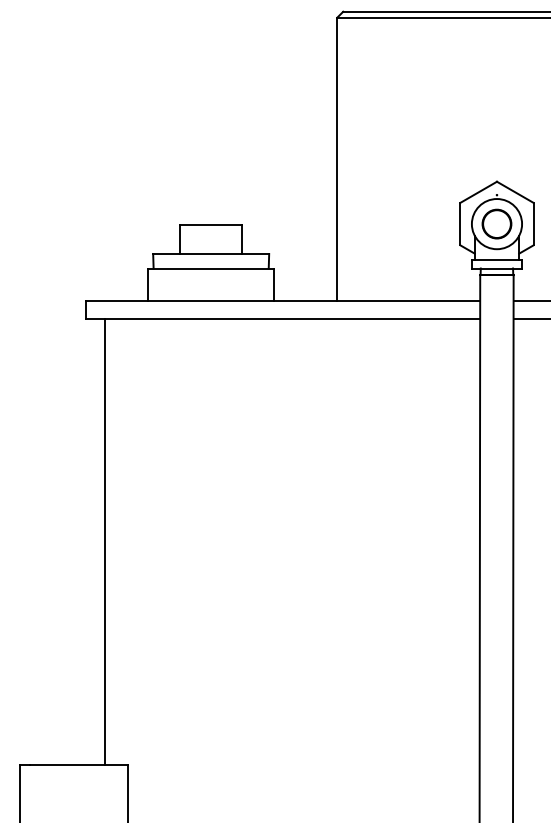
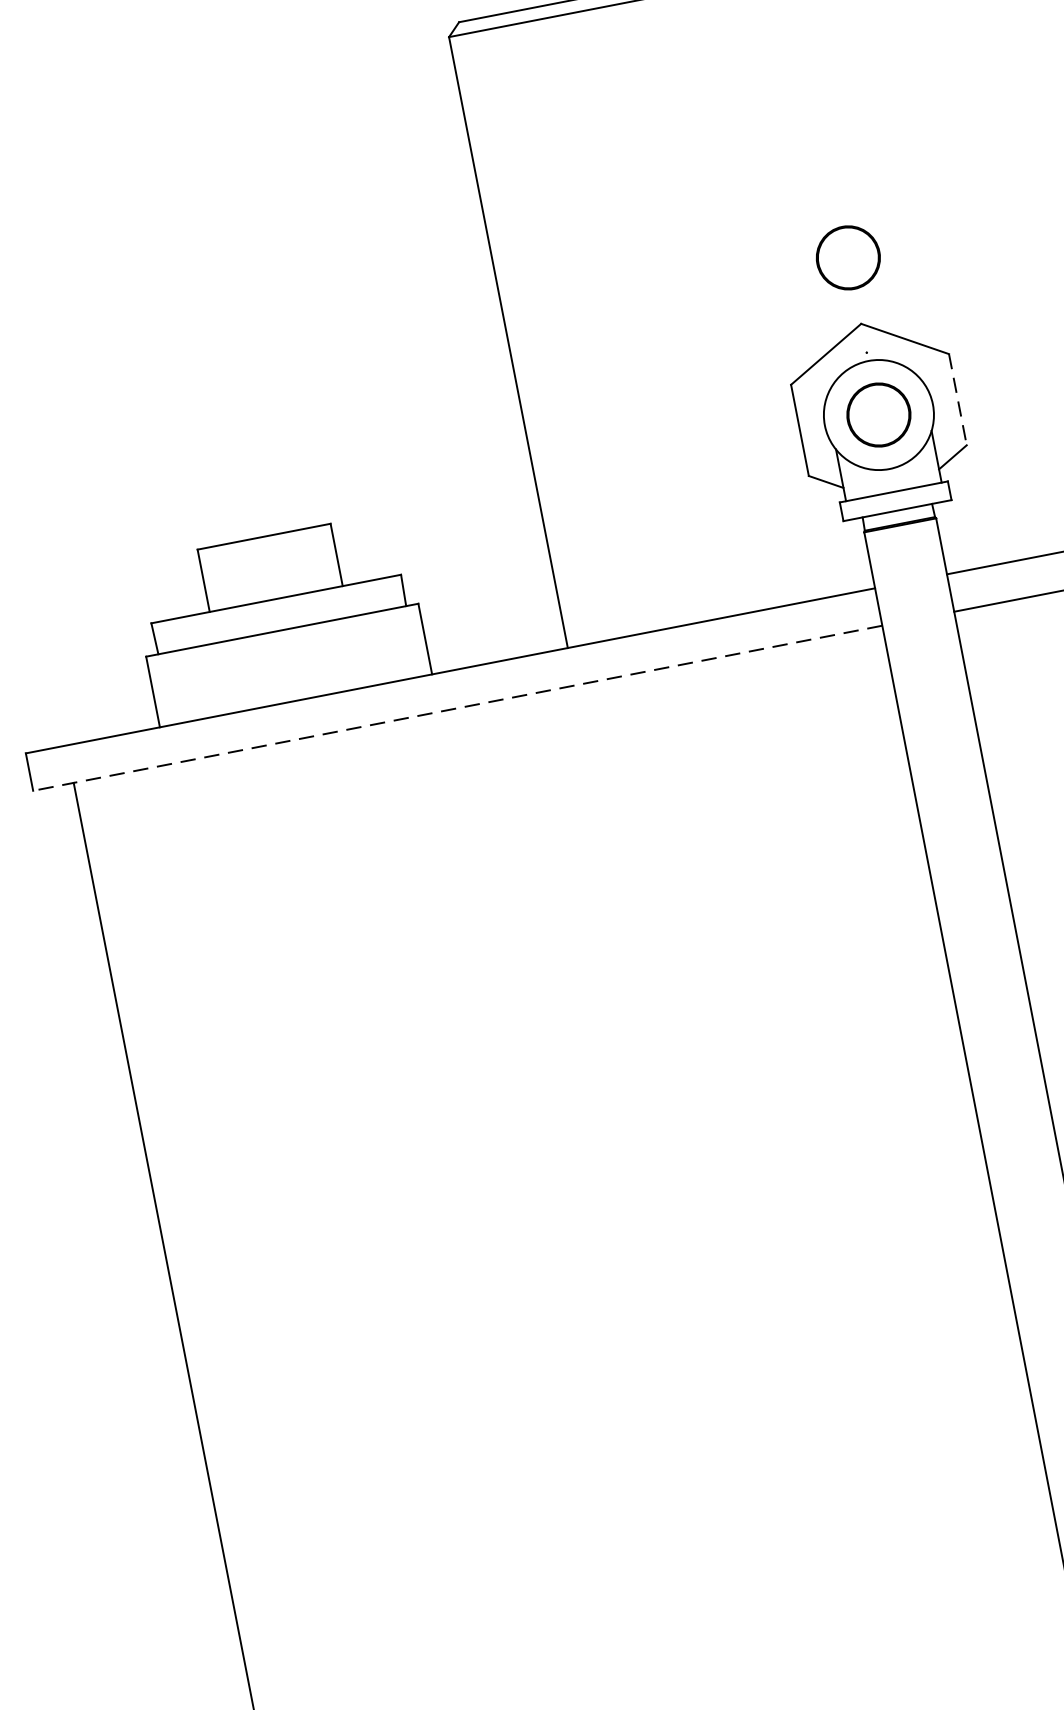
part: (496, 150) -> (847, 256), added
line: (533, 224) -> (957, 400), solid -> dashed
line: (282, 318) -> (456, 707), solid -> dashed

